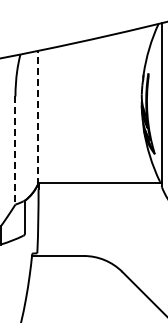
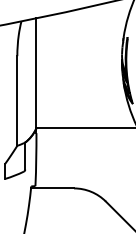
line: (37, 117) -> (35, 73), dashed -> solid
line: (15, 151) -> (17, 101), dashed -> solid

